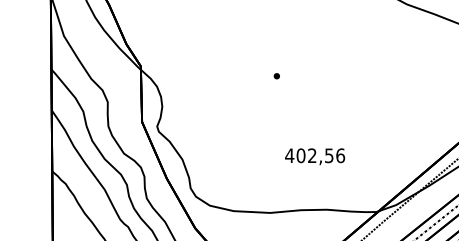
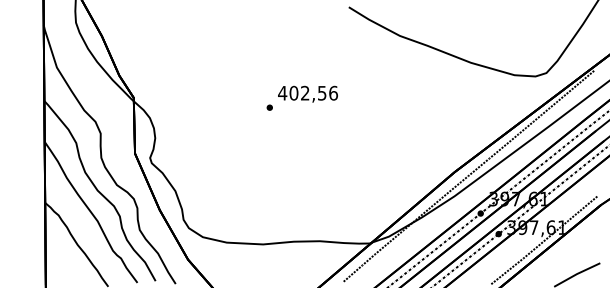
text: (314, 156) -> (307, 93), moved

